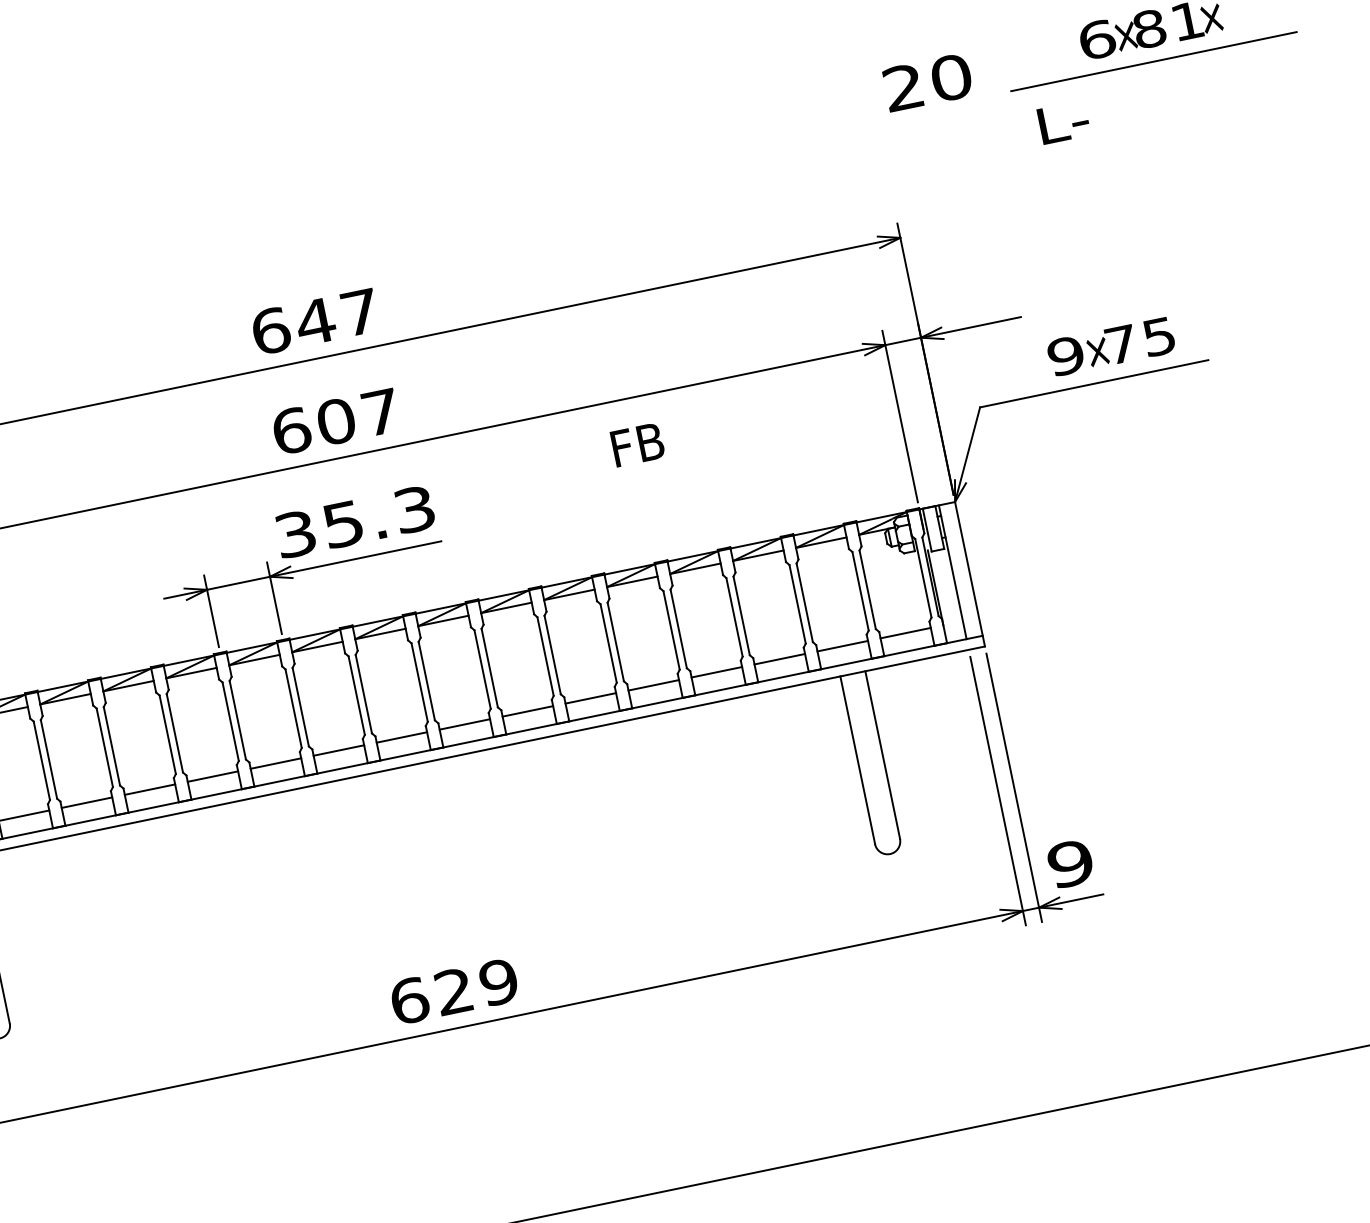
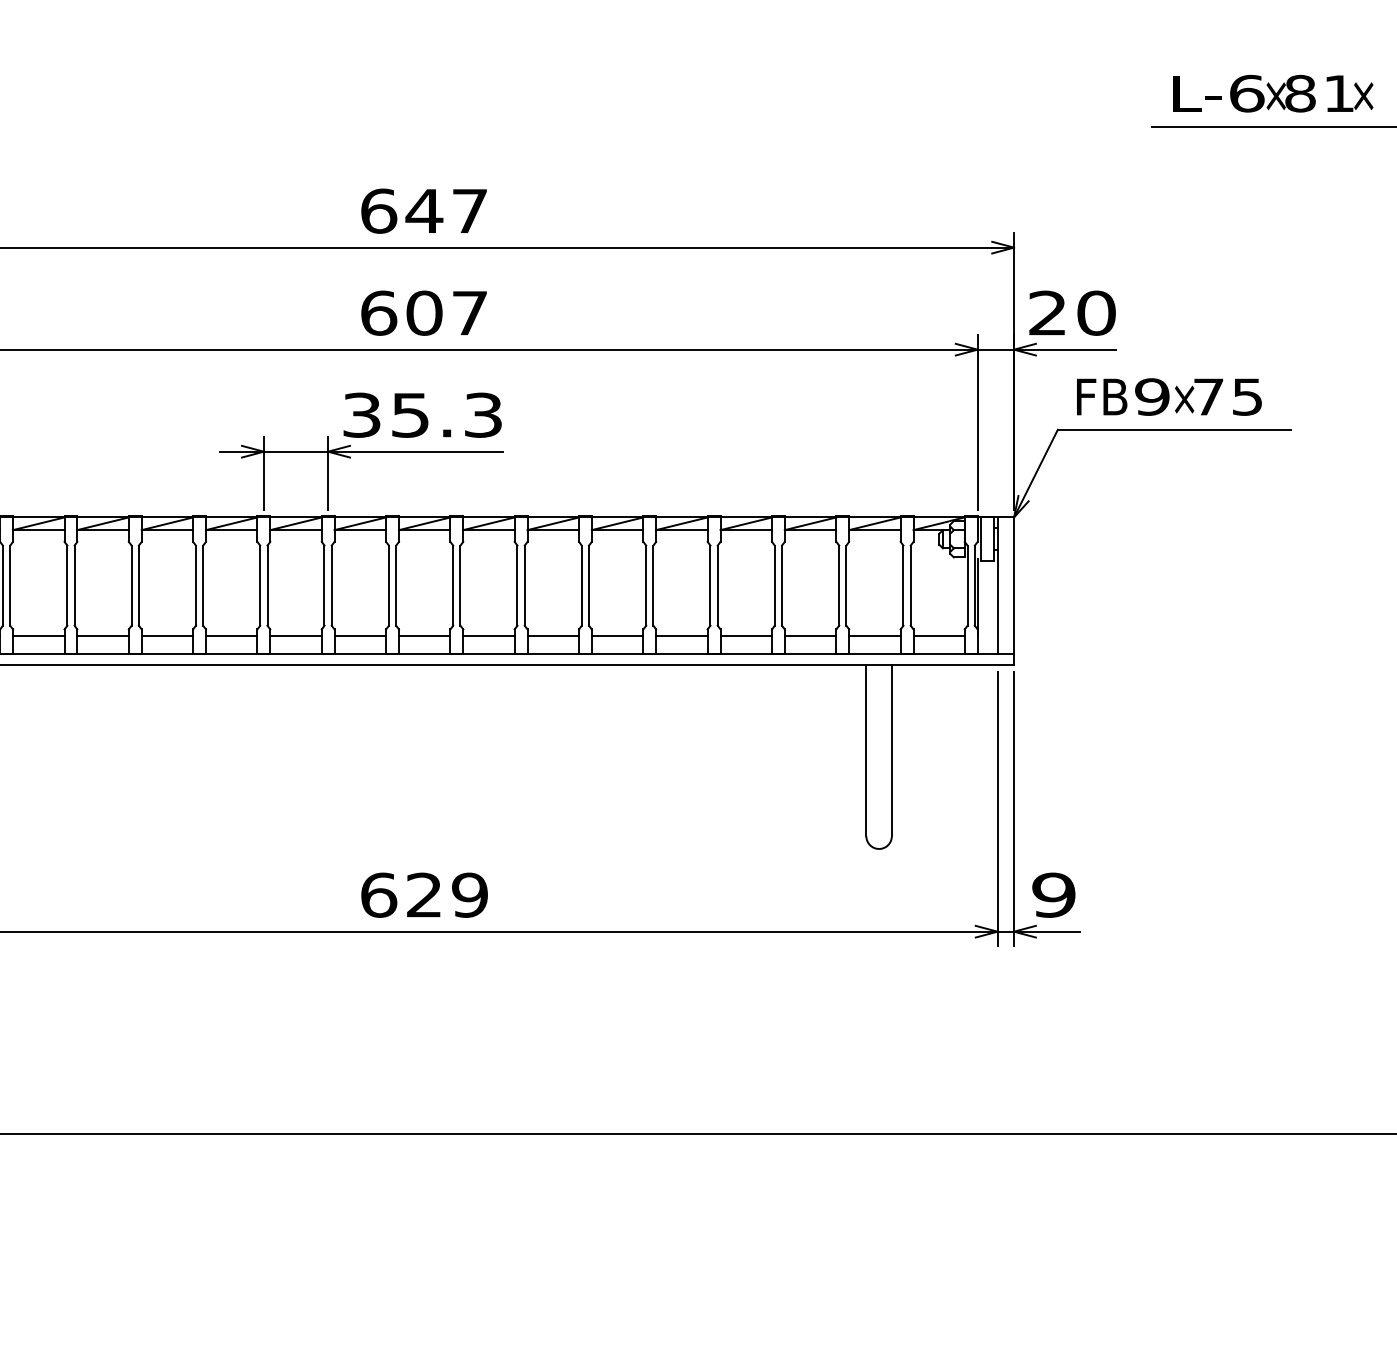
text: (927, 81) -> (1072, 312), moved
text: (1063, 122) -> (1197, 93), moved
text: (638, 444) -> (1102, 396), moved

